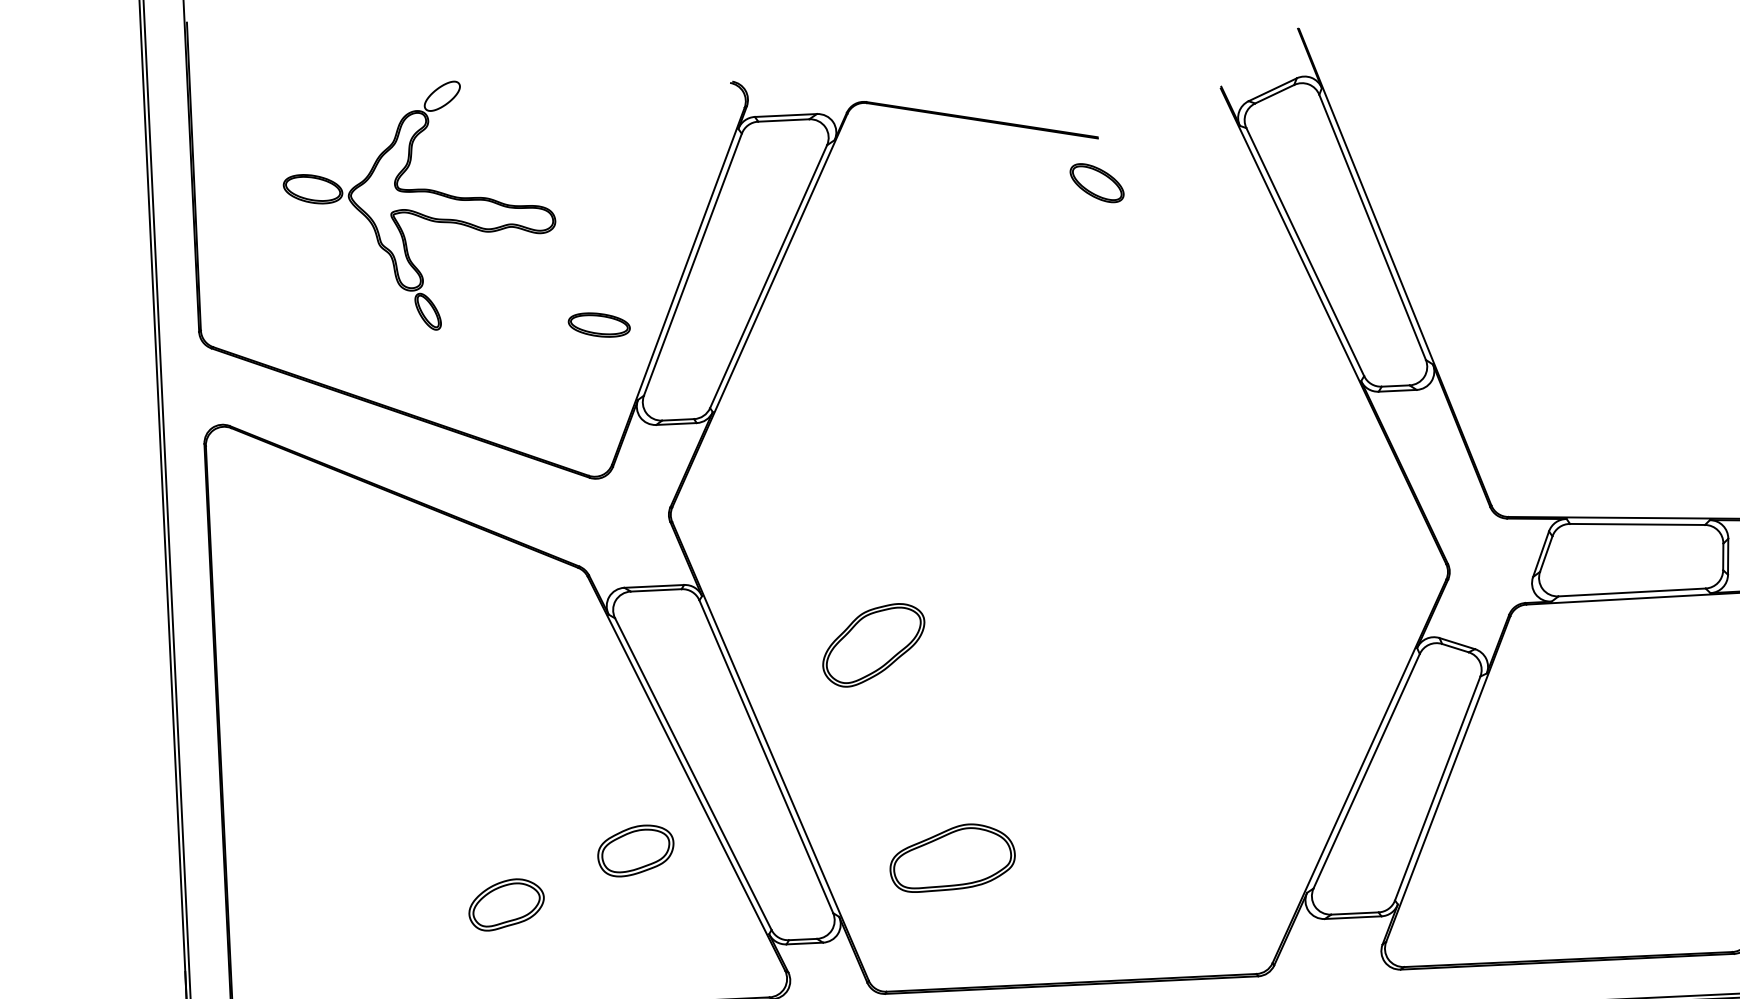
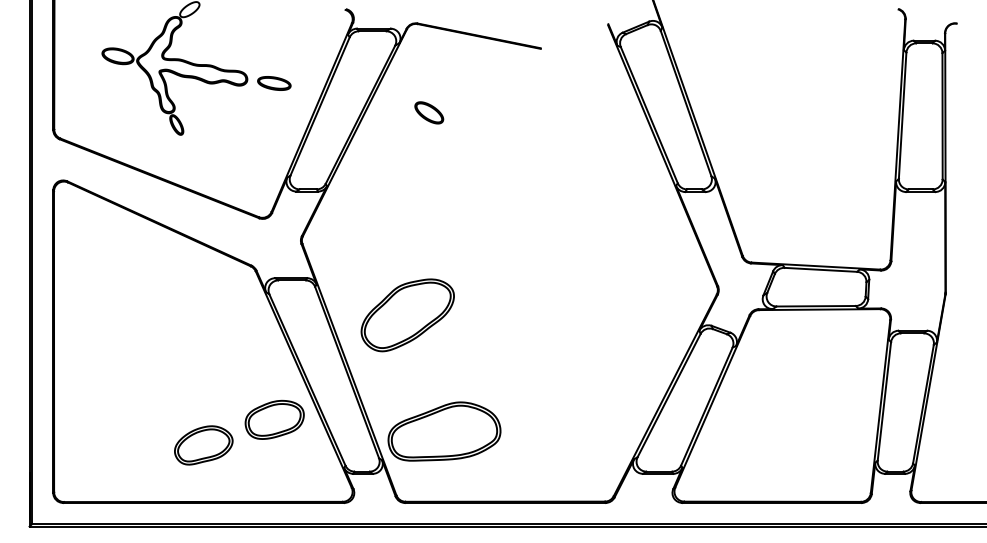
part: (1097, 182) -> (429, 112), moved
part: (599, 325) -> (274, 83), moved
part: (873, 645) -> (407, 315), size x1.67
part: (635, 850) -> (274, 419), size x1.43
part: (952, 857) -> (444, 431), size x1.67
part: (505, 904) -> (203, 445), size x1.43

